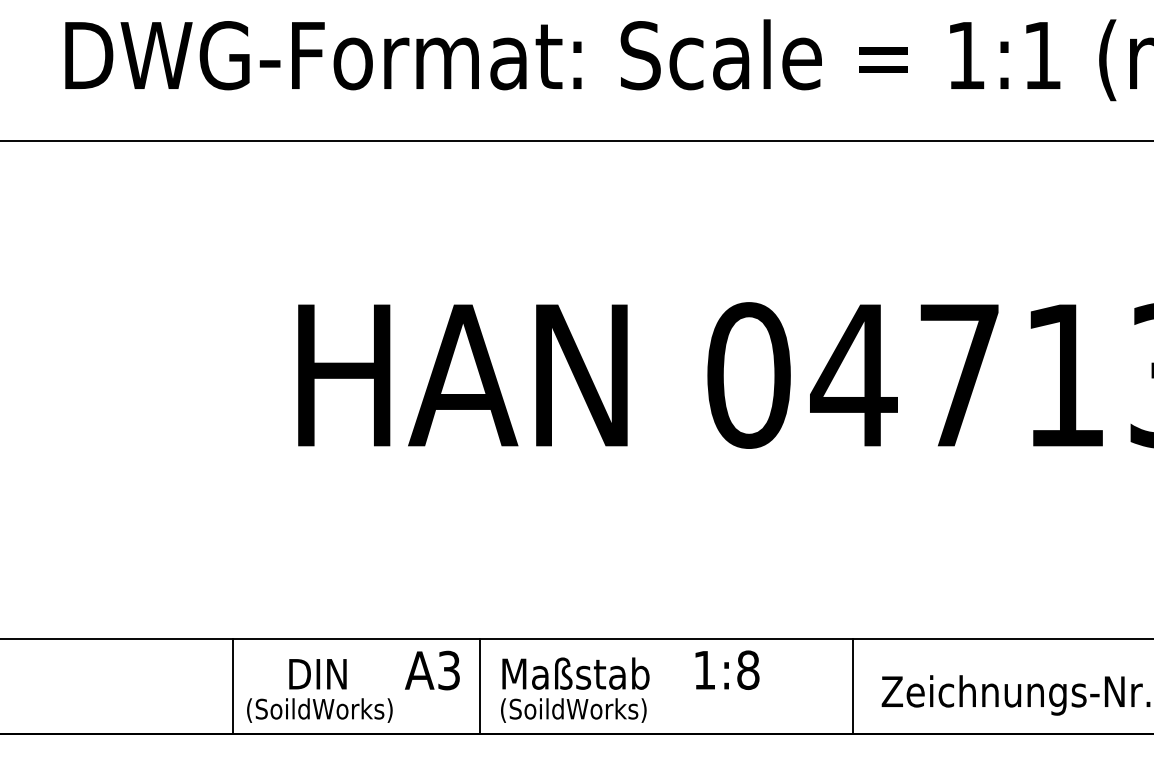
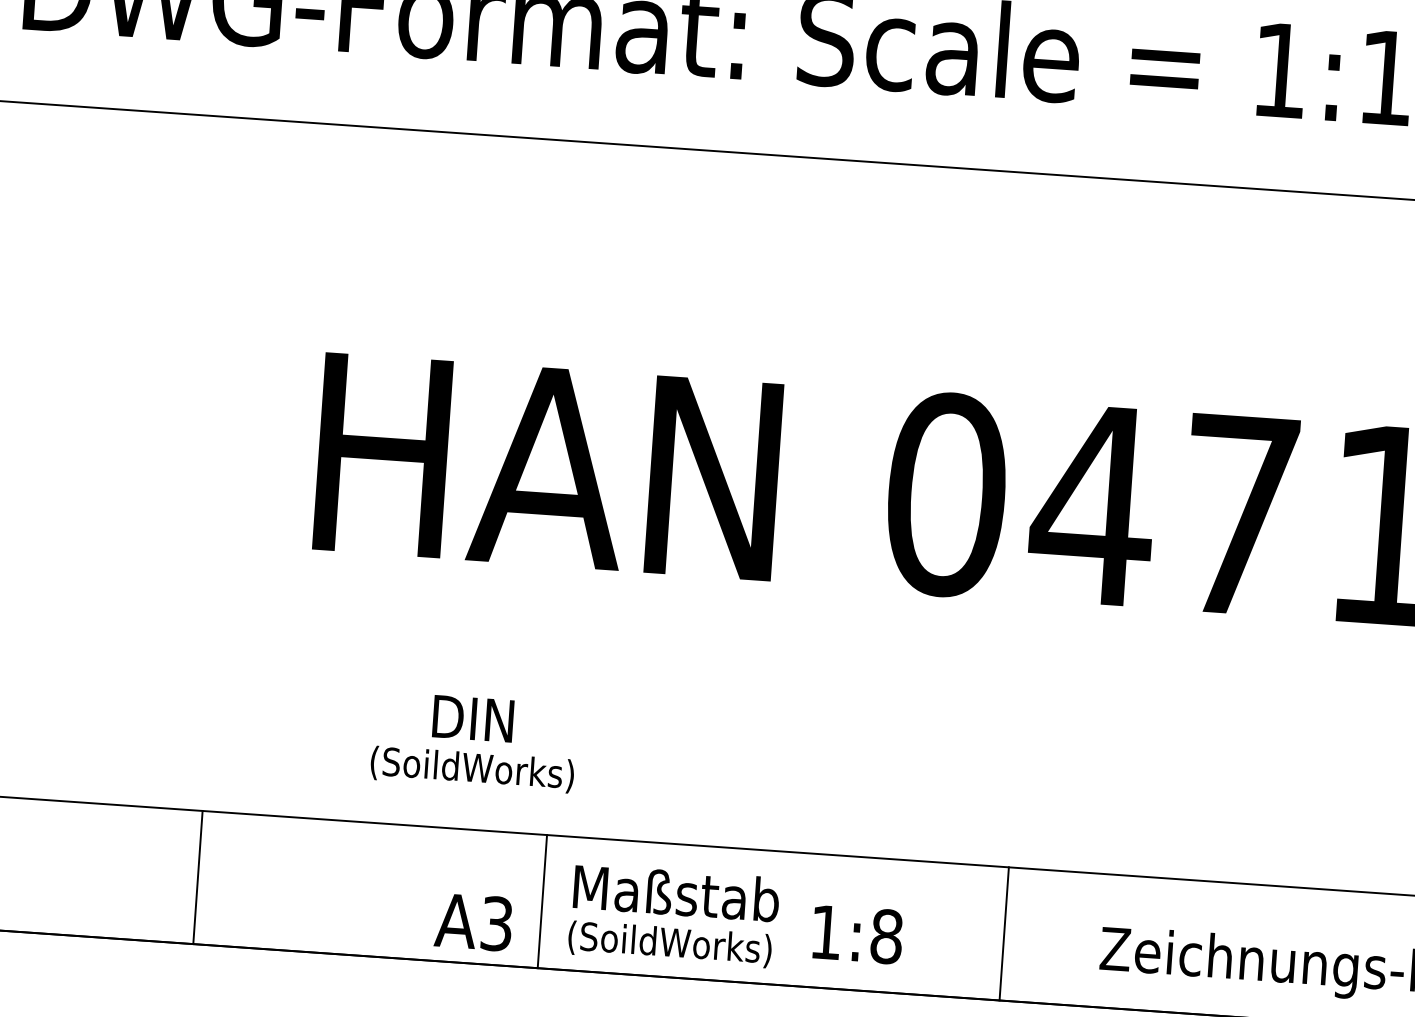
text: (727, 669) -> (857, 933), moved
text: (432, 670) -> (473, 922), moved
line: (853, 686) -> (1004, 934), moved
text: (319, 690) -> (473, 741), moved

